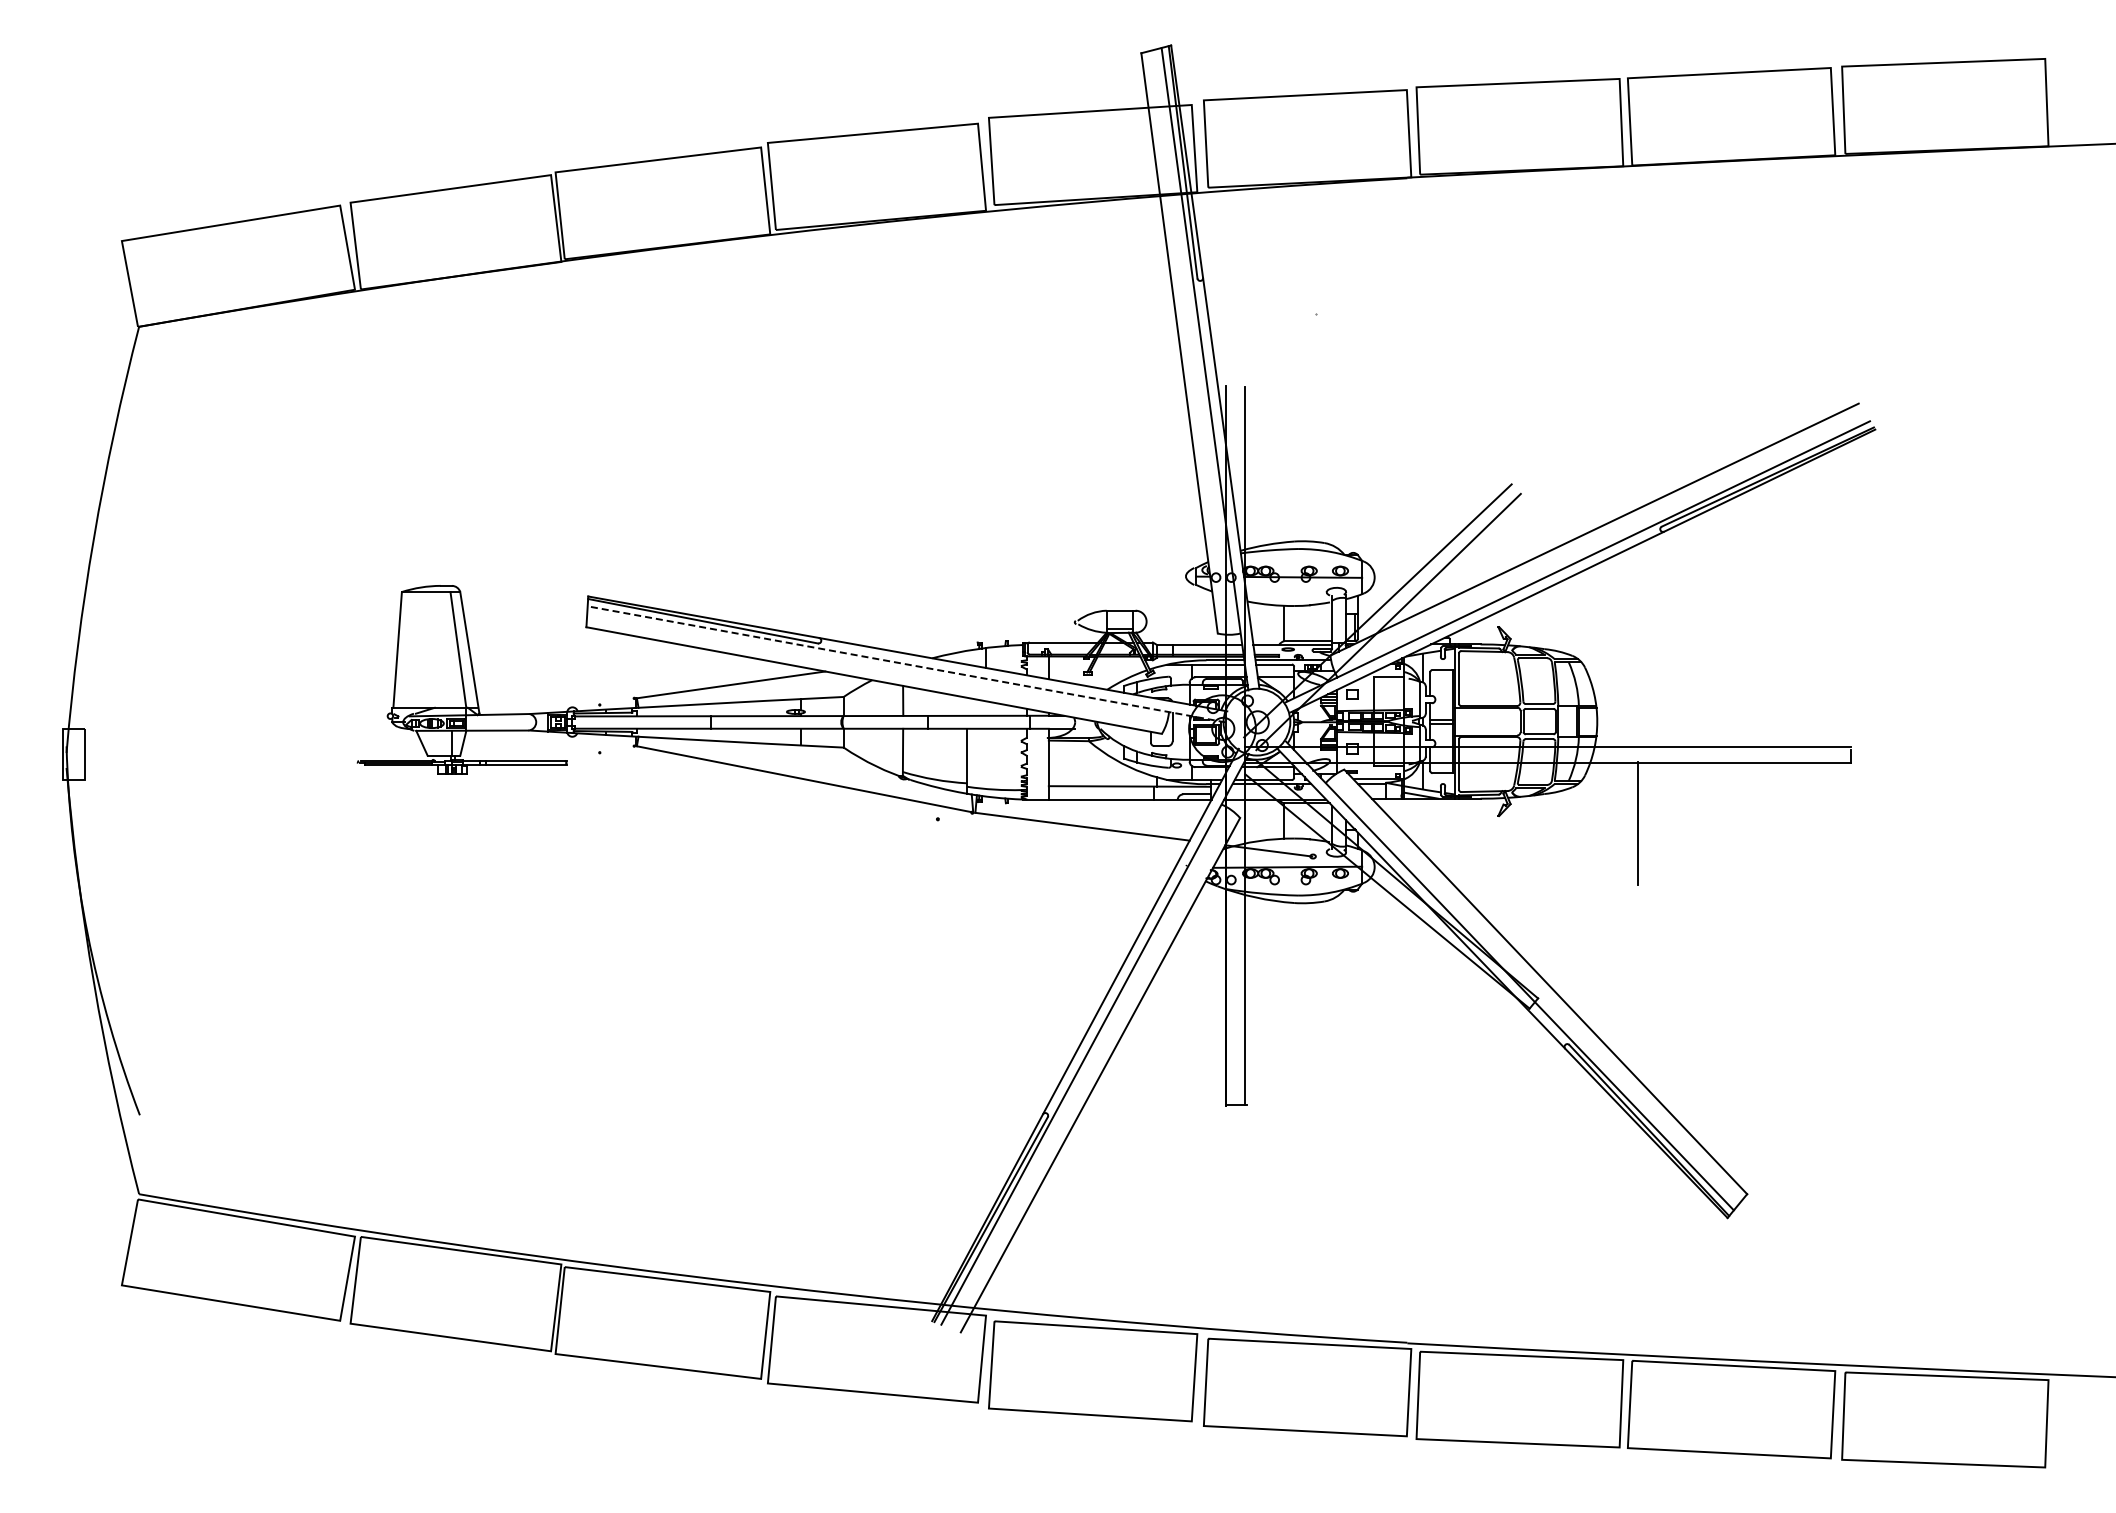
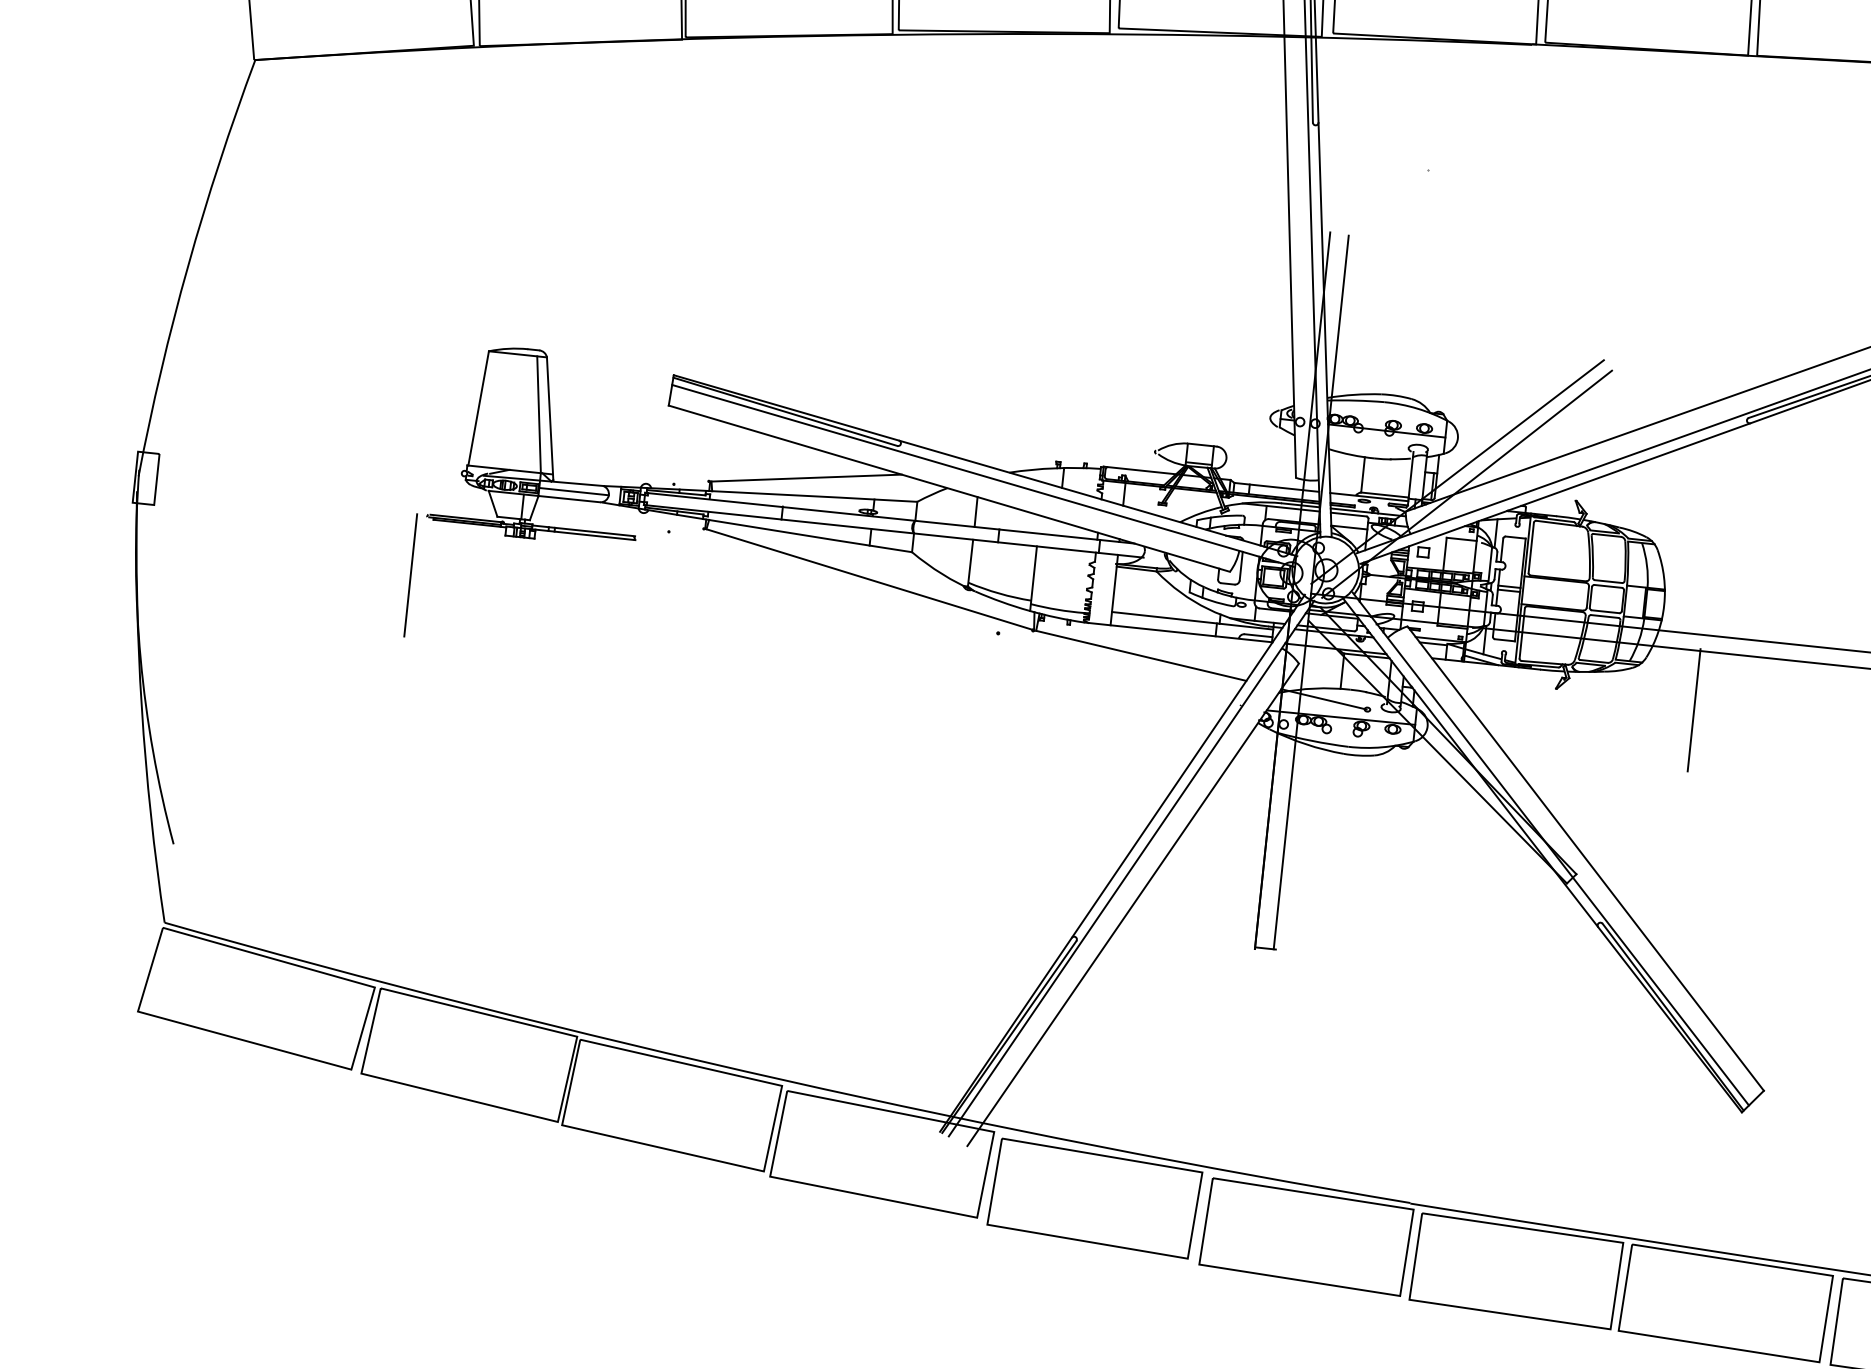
line: (906, 664) -> (983, 476), dashed -> solid
line: (501, 722) -> (574, 491), added
line: (347, 823) -> (410, 575), added

